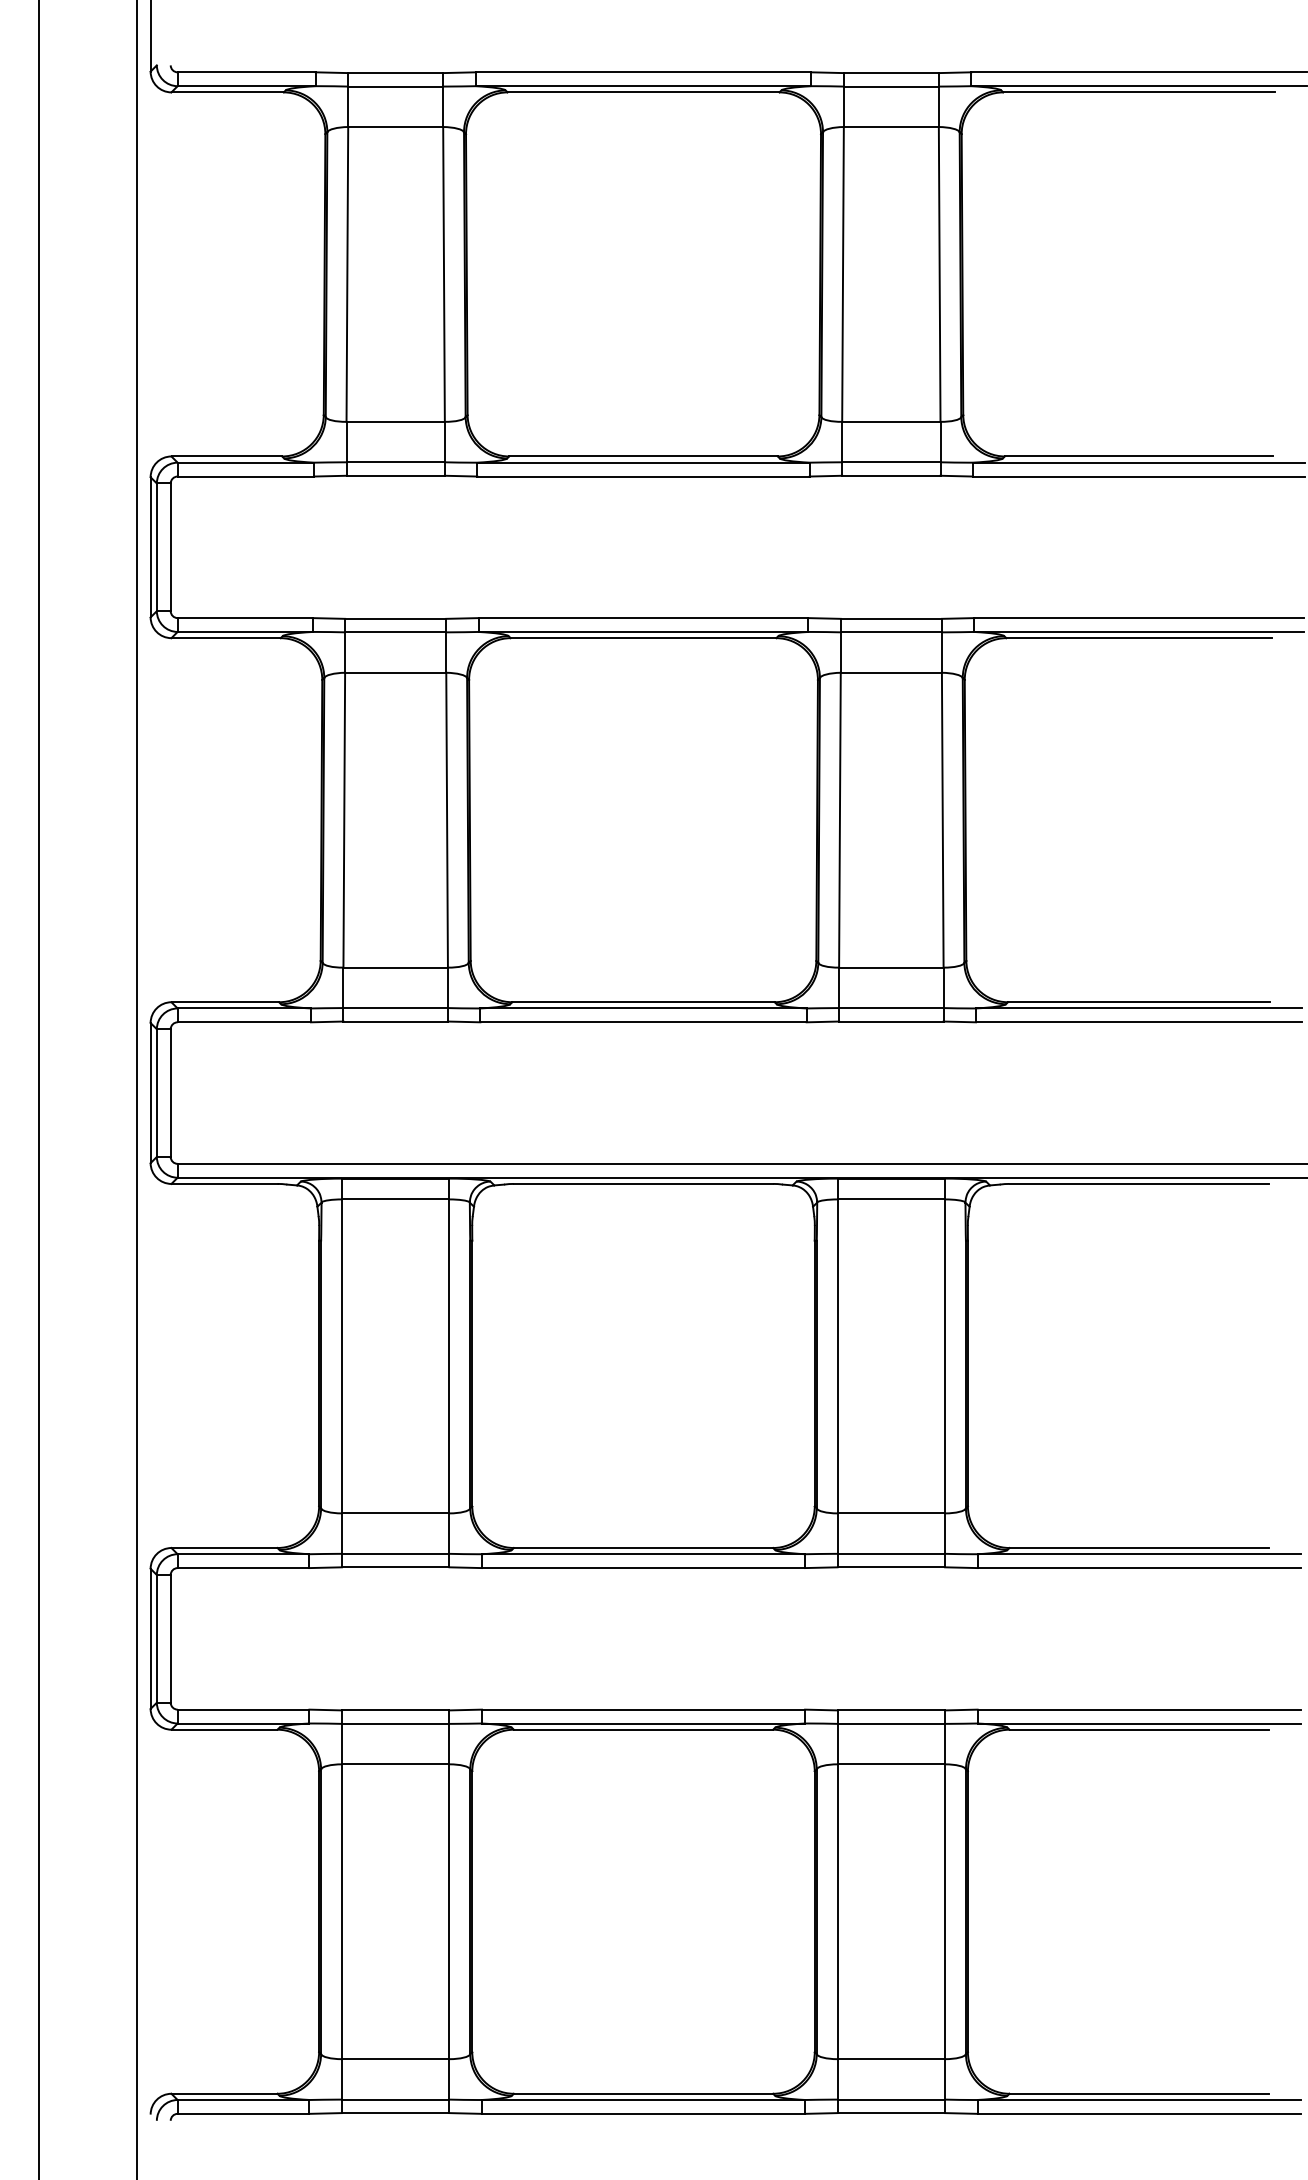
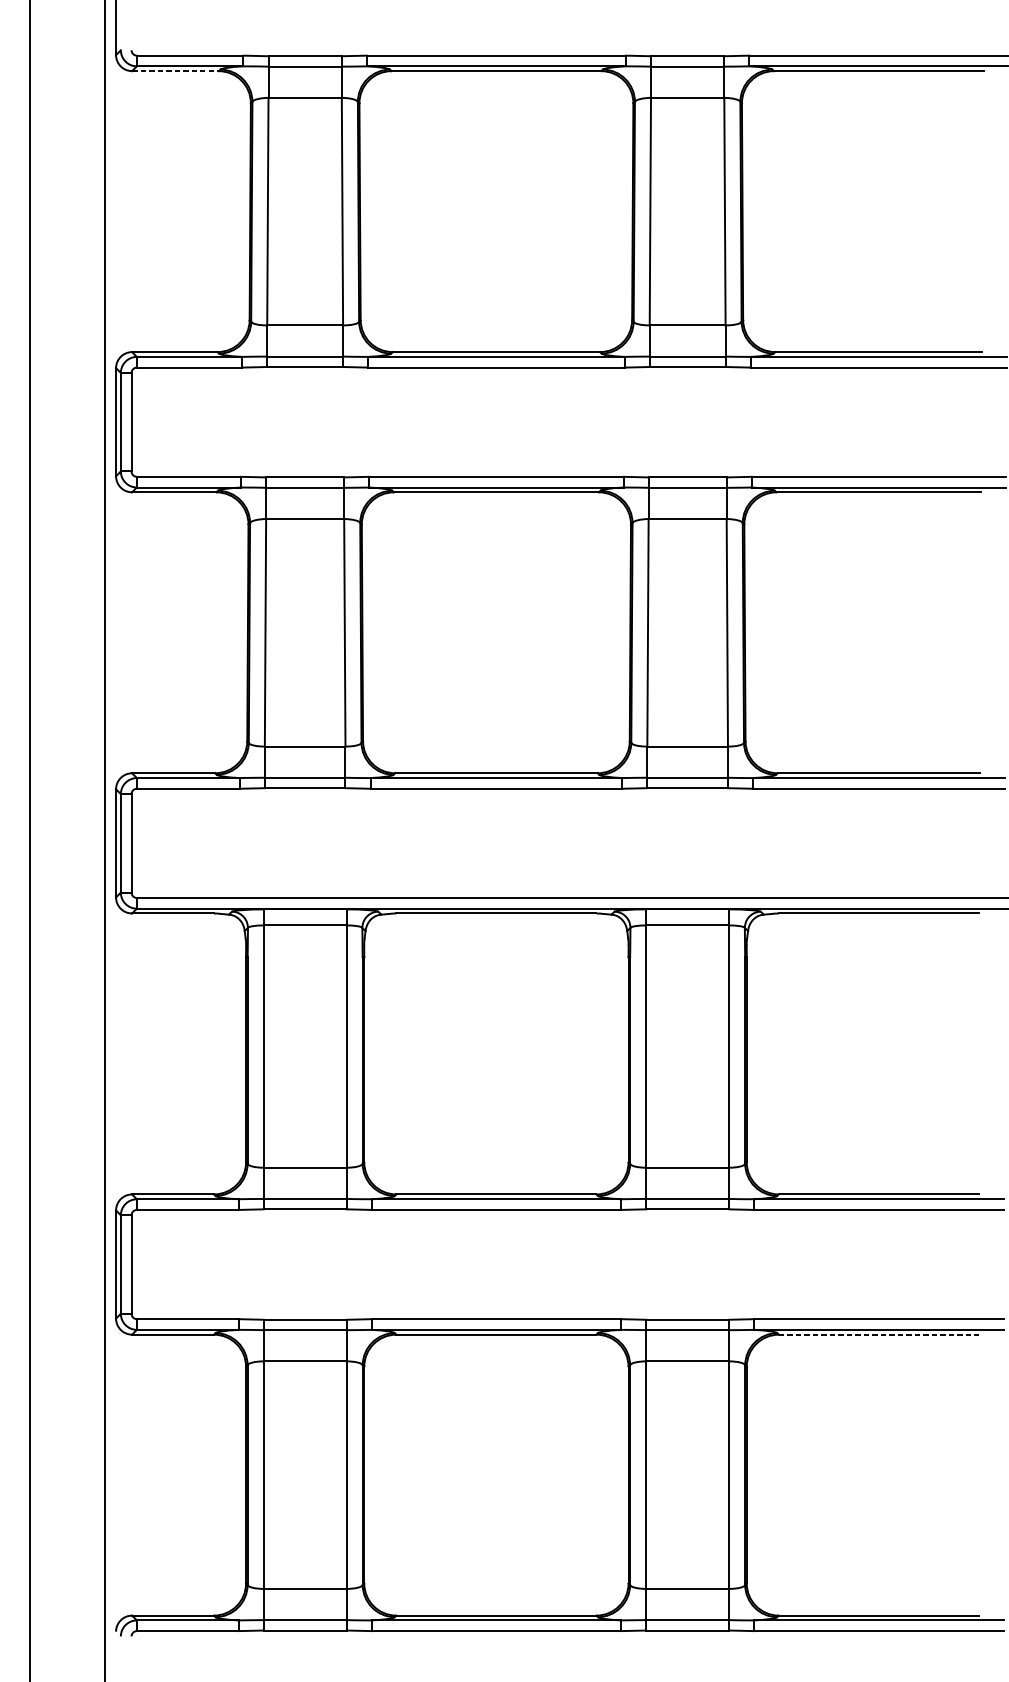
line: (228, 92) -> (176, 71), solid -> dashed
line: (1139, 1729) -> (879, 1334), solid -> dashed

